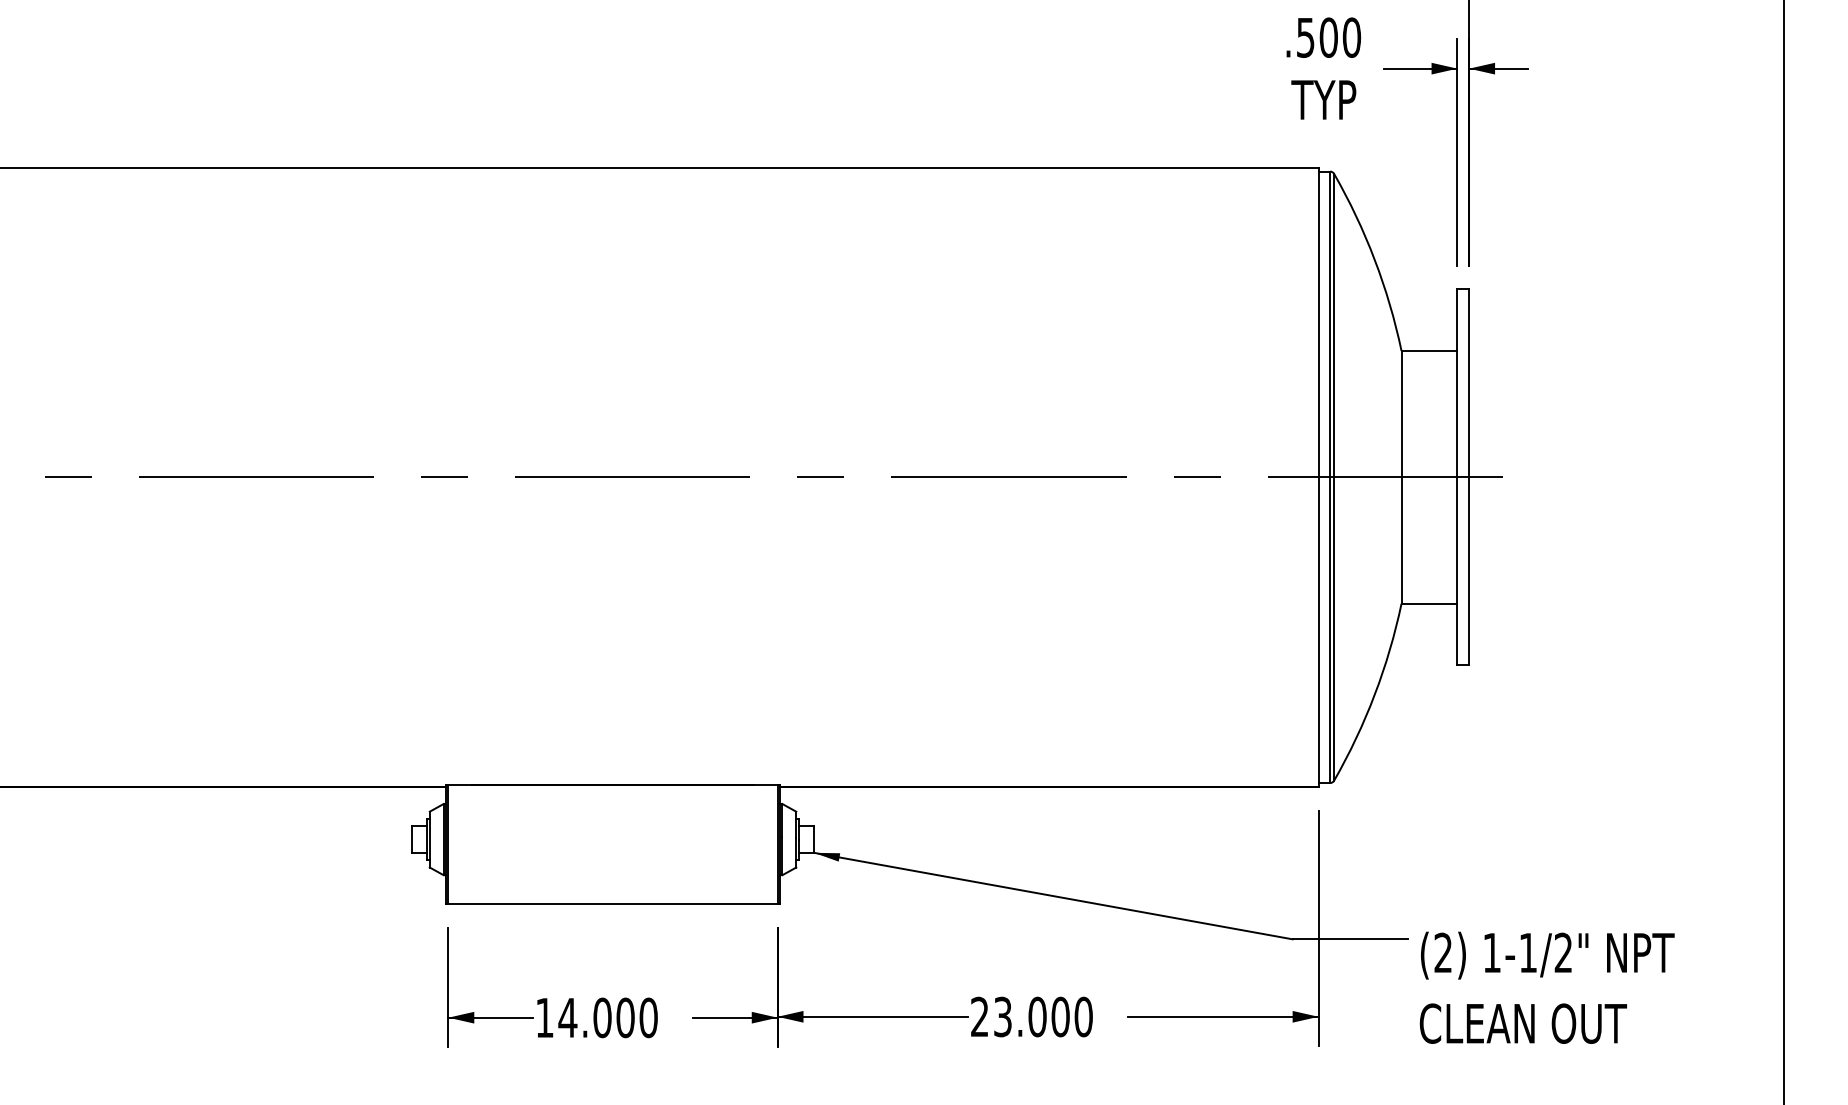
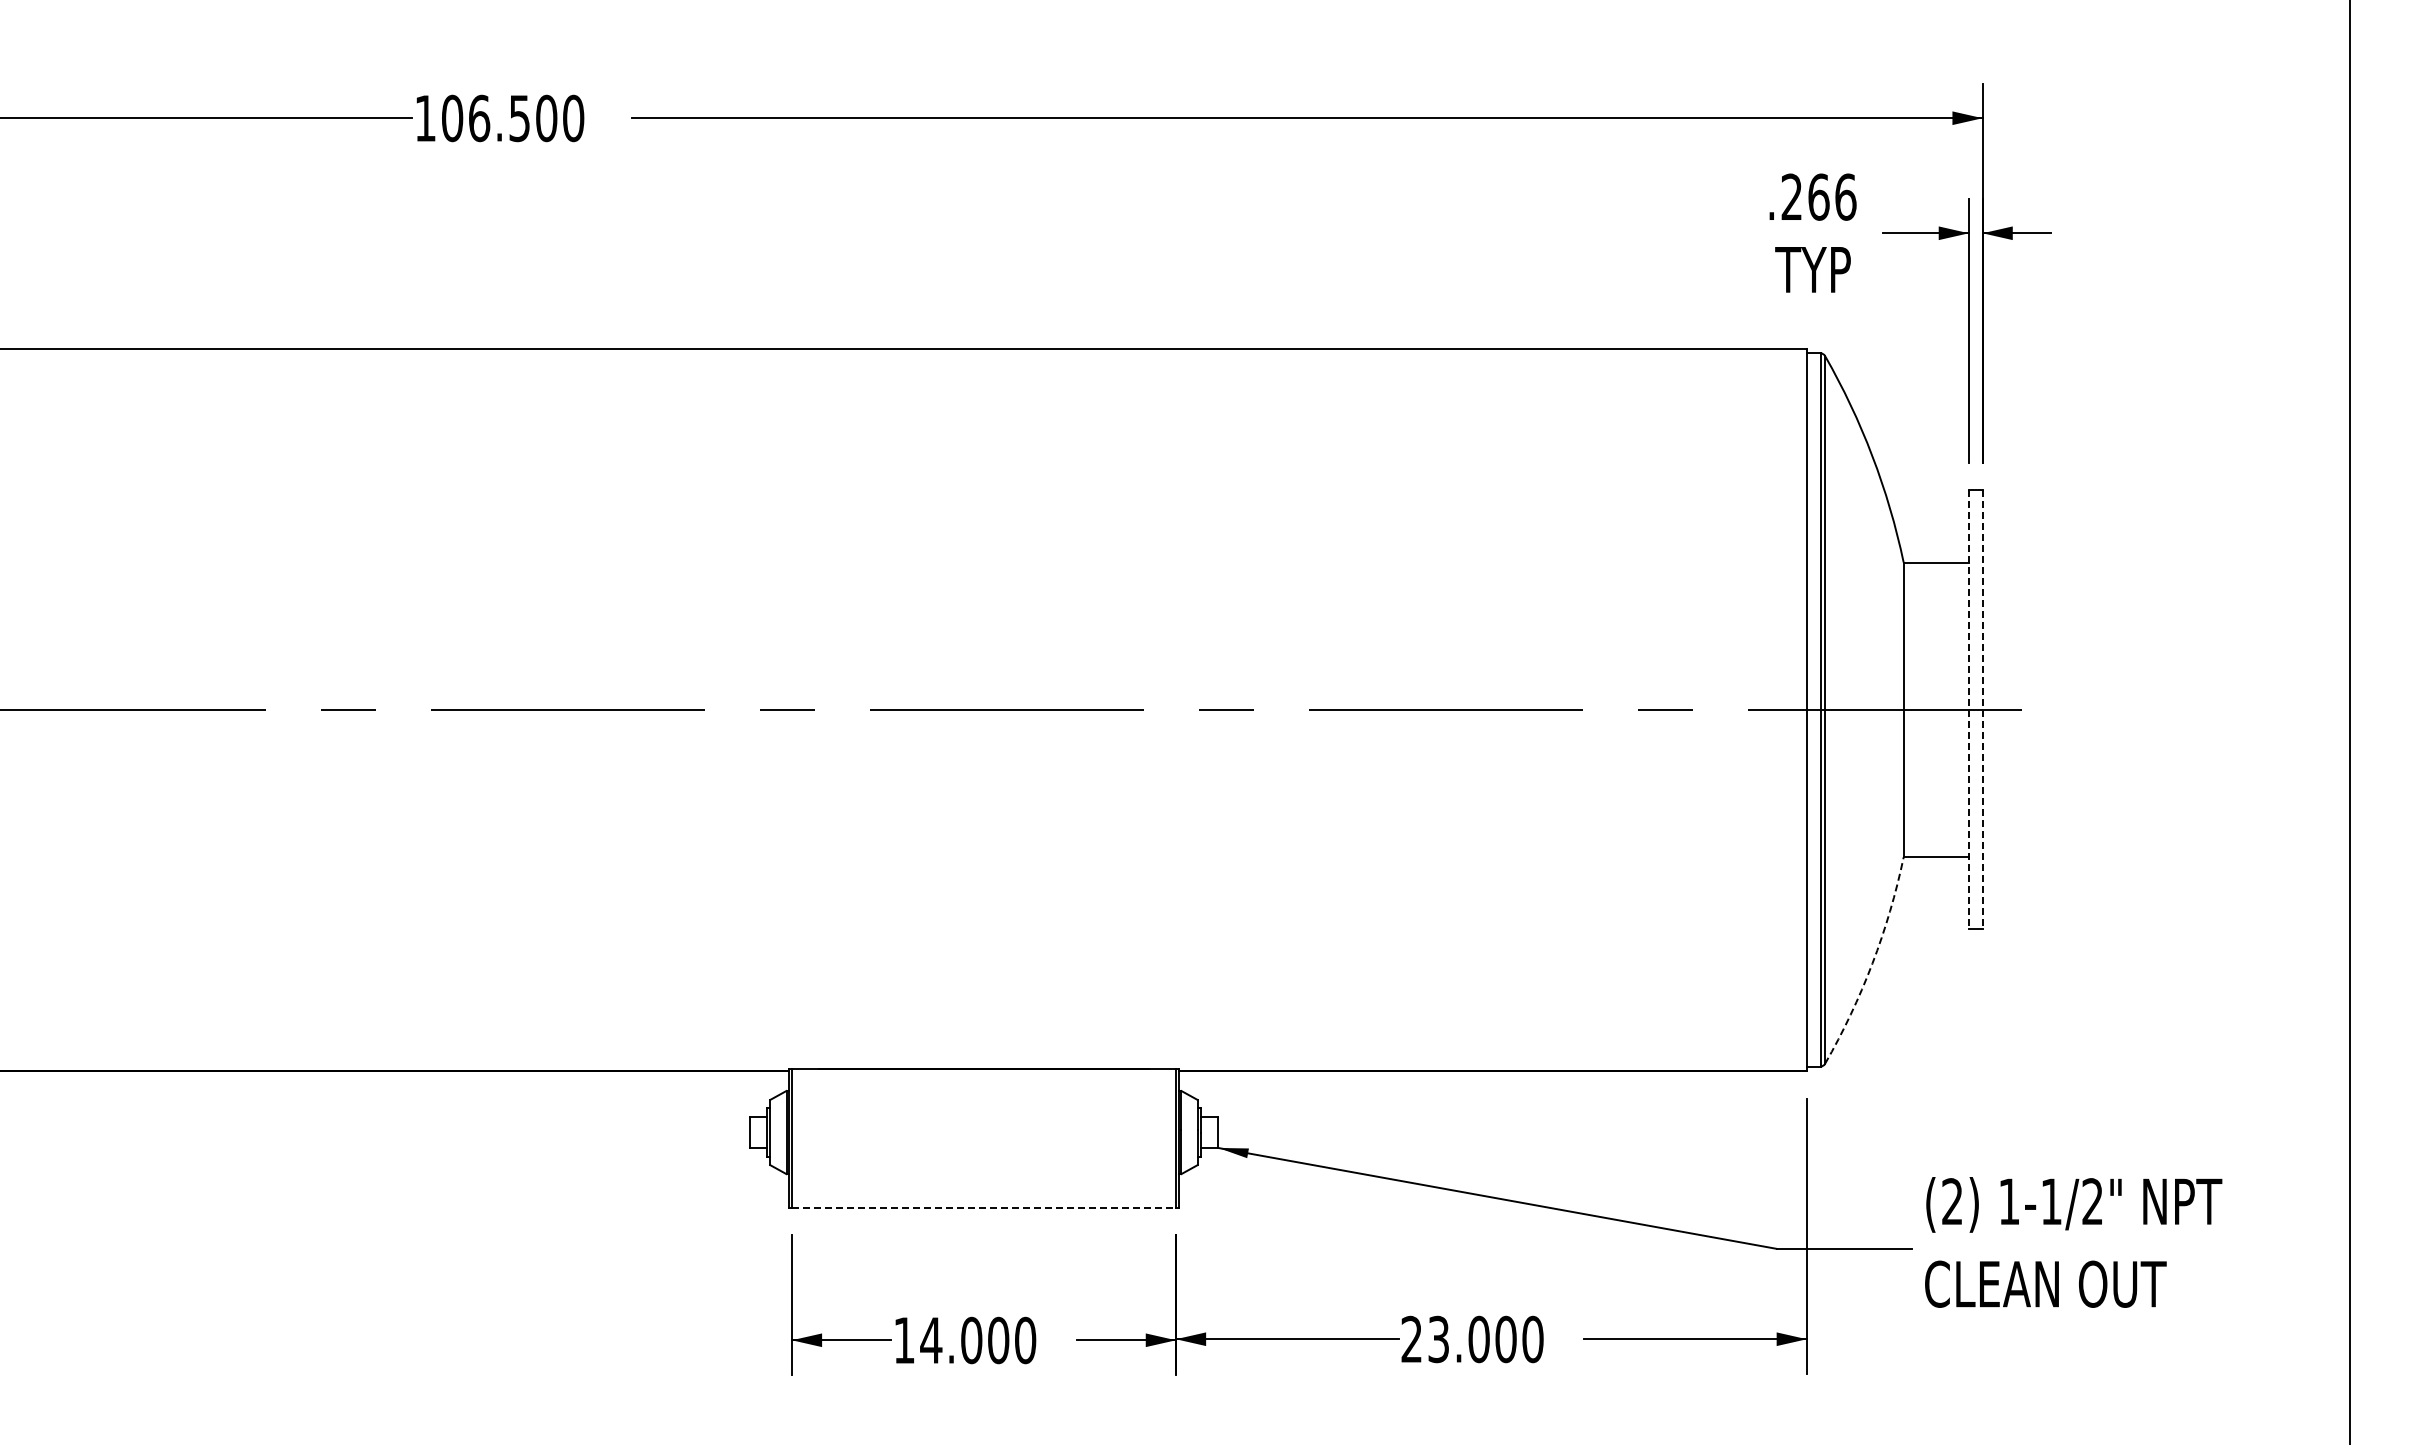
text: (1328, 37) -> (1818, 196), .500 -> .266
line: (1457, 477) -> (1968, 710), solid -> dashed
line: (1469, 477) -> (1982, 710), solid -> dashed
arc: (1374, 694) -> (1872, 963), solid -> dashed
line: (613, 903) -> (984, 1207), solid -> dashed
text: (1547, 987) -> (2073, 1242), moved

